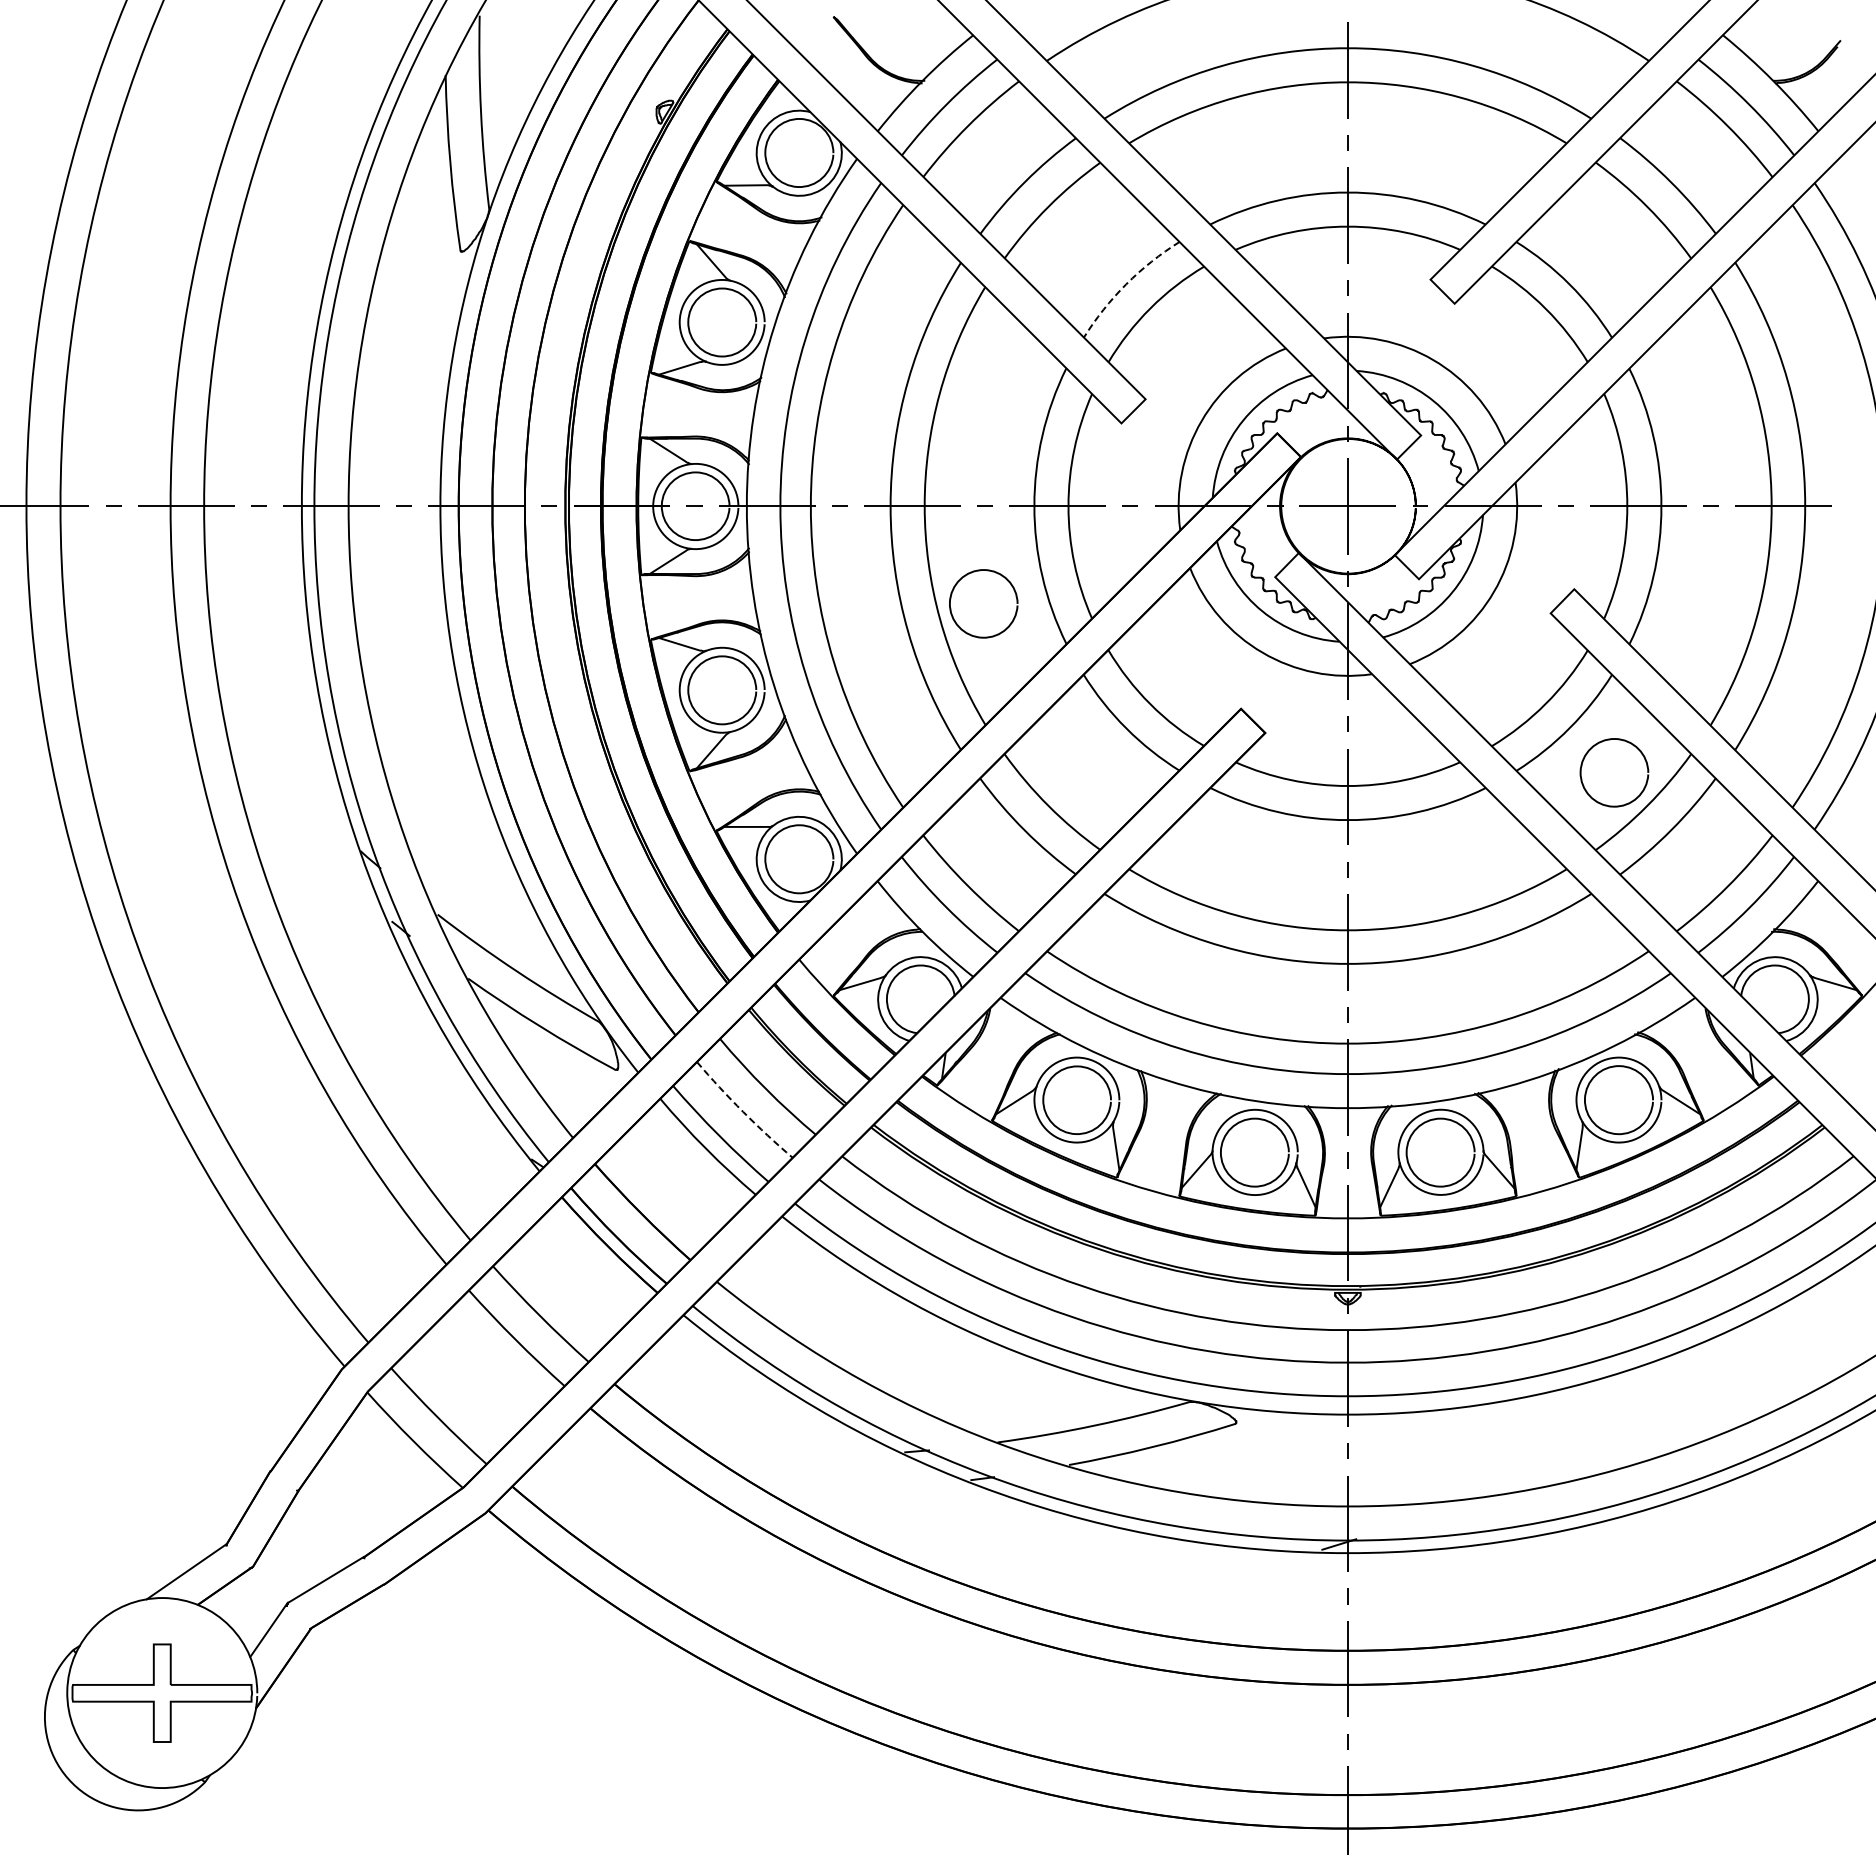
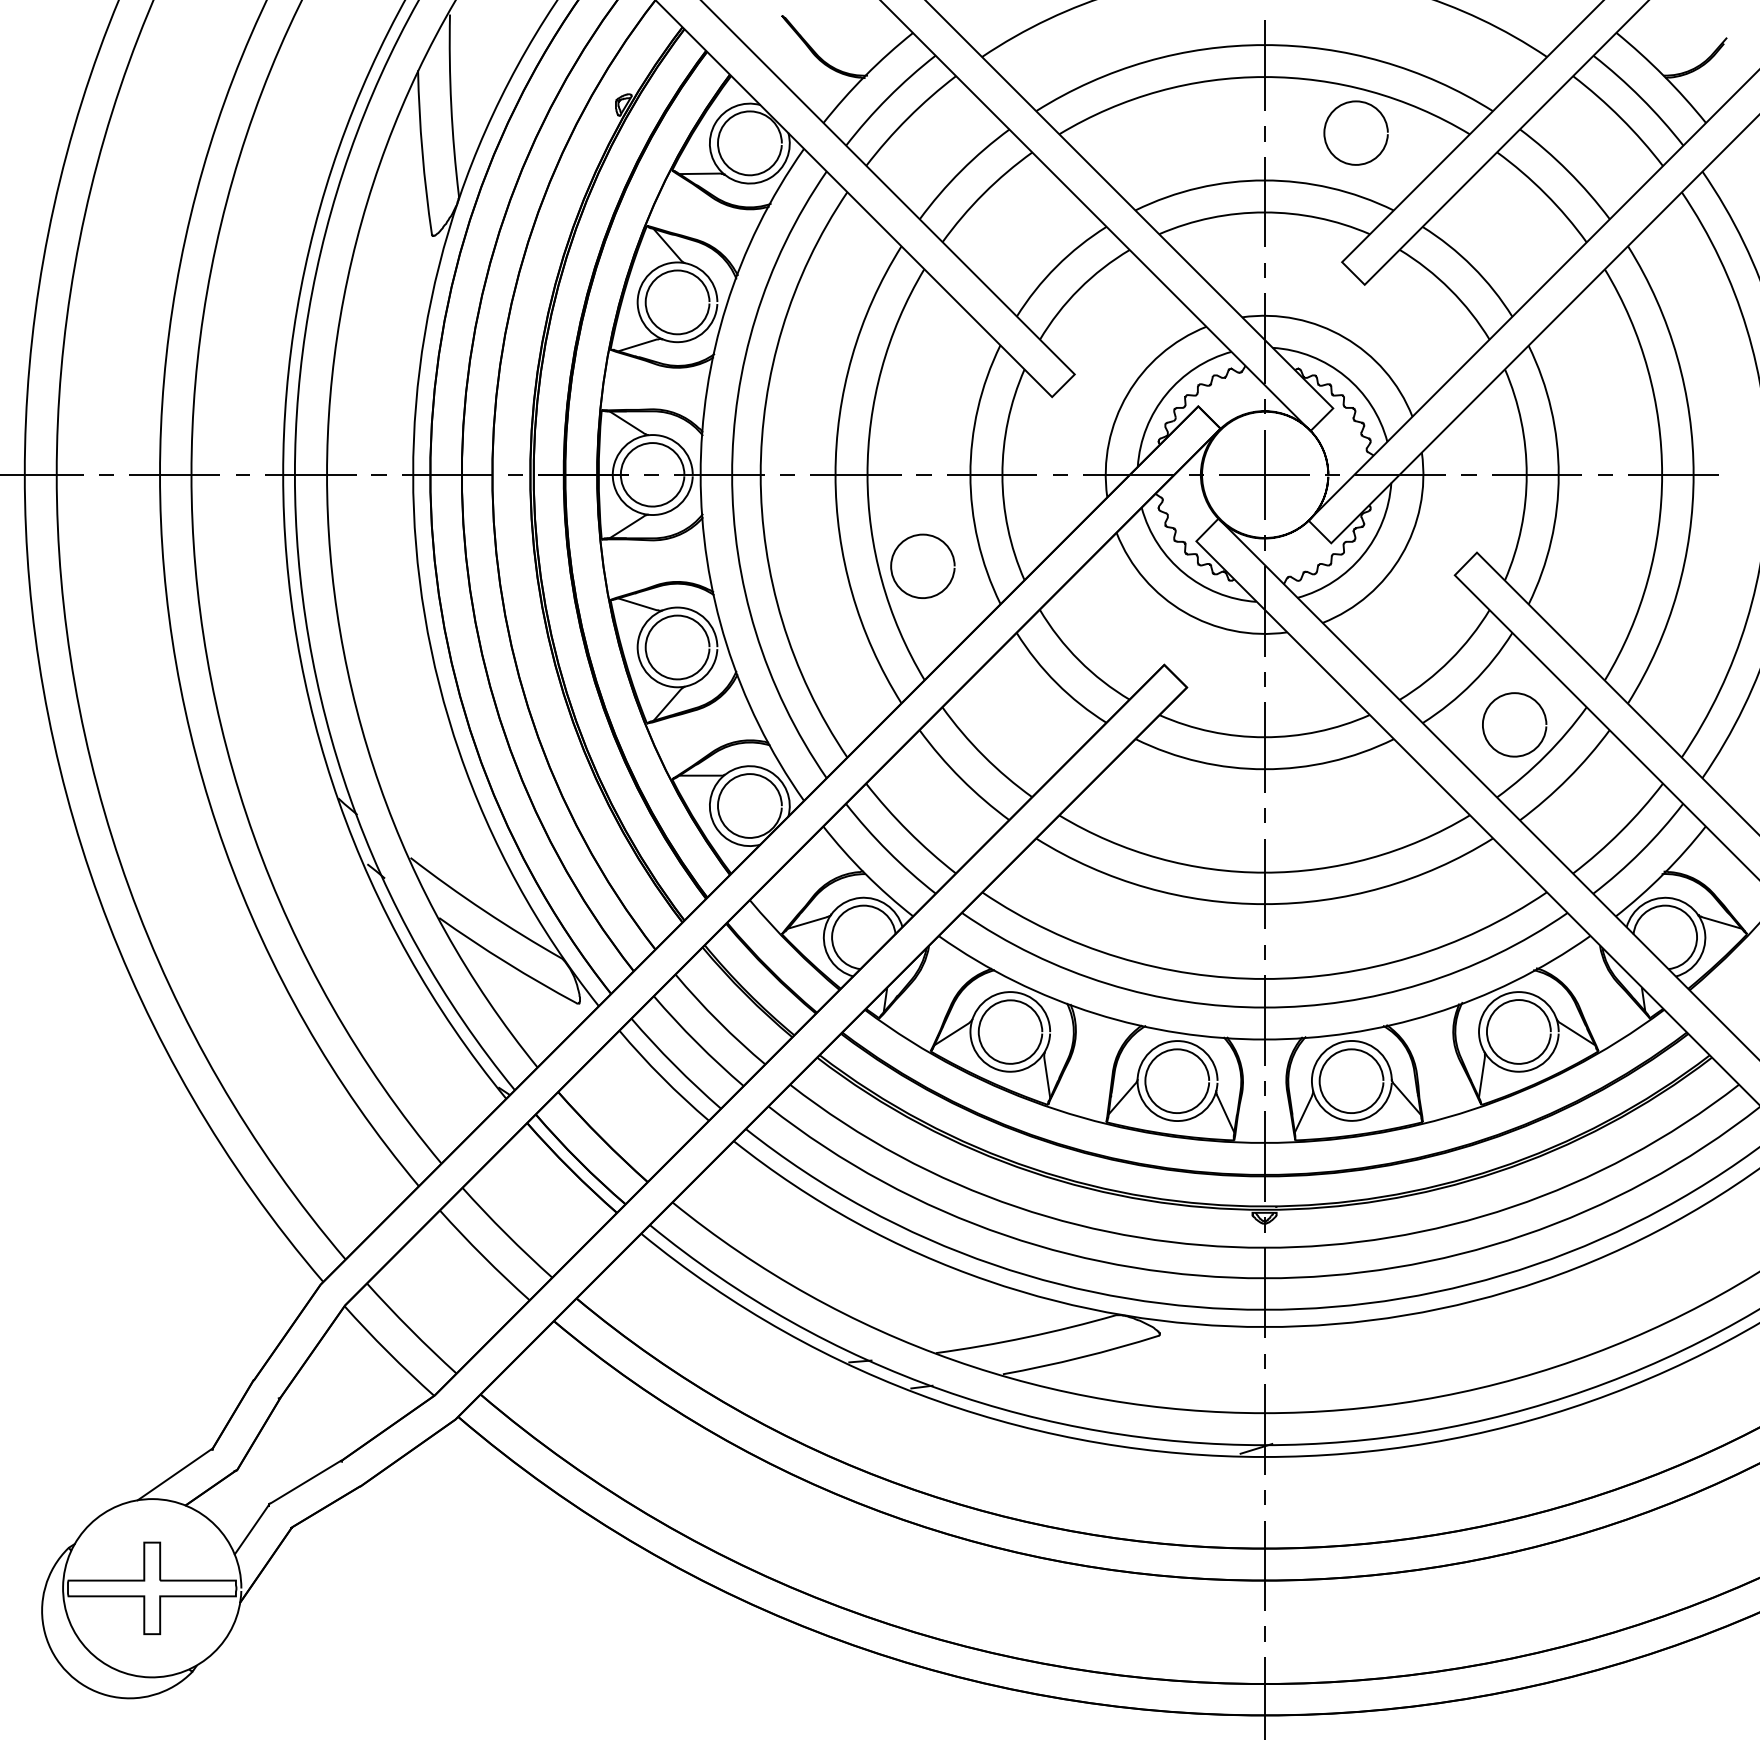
arc: (1434, 111) -> (1345, 104), added
arc: (1126, 284) -> (1056, 266), dashed -> solid
arc: (743, 1111) -> (697, 1042), dashed -> solid

